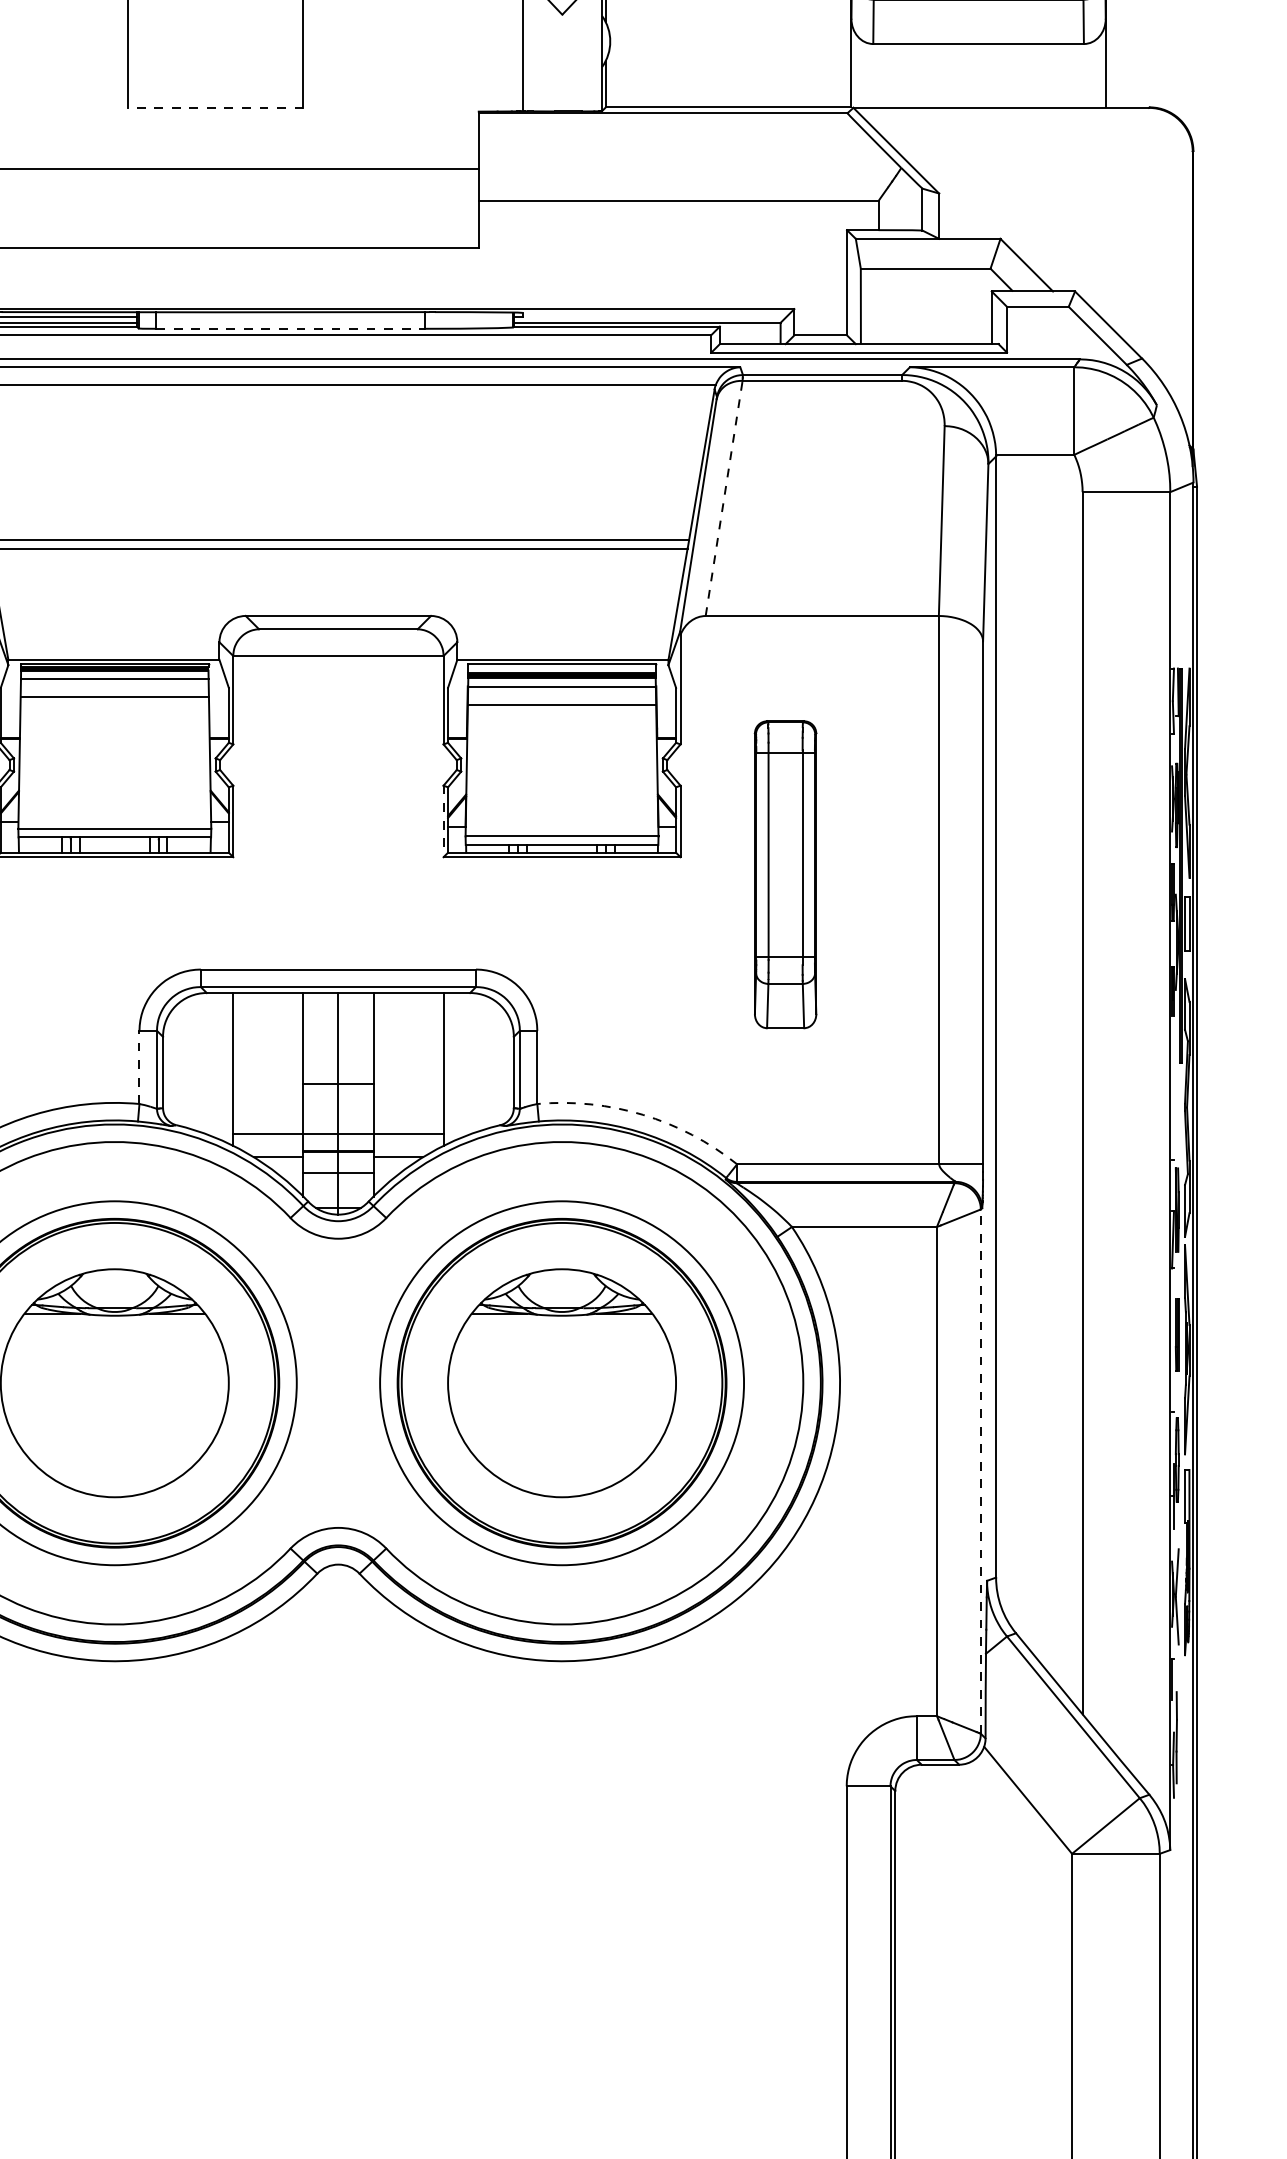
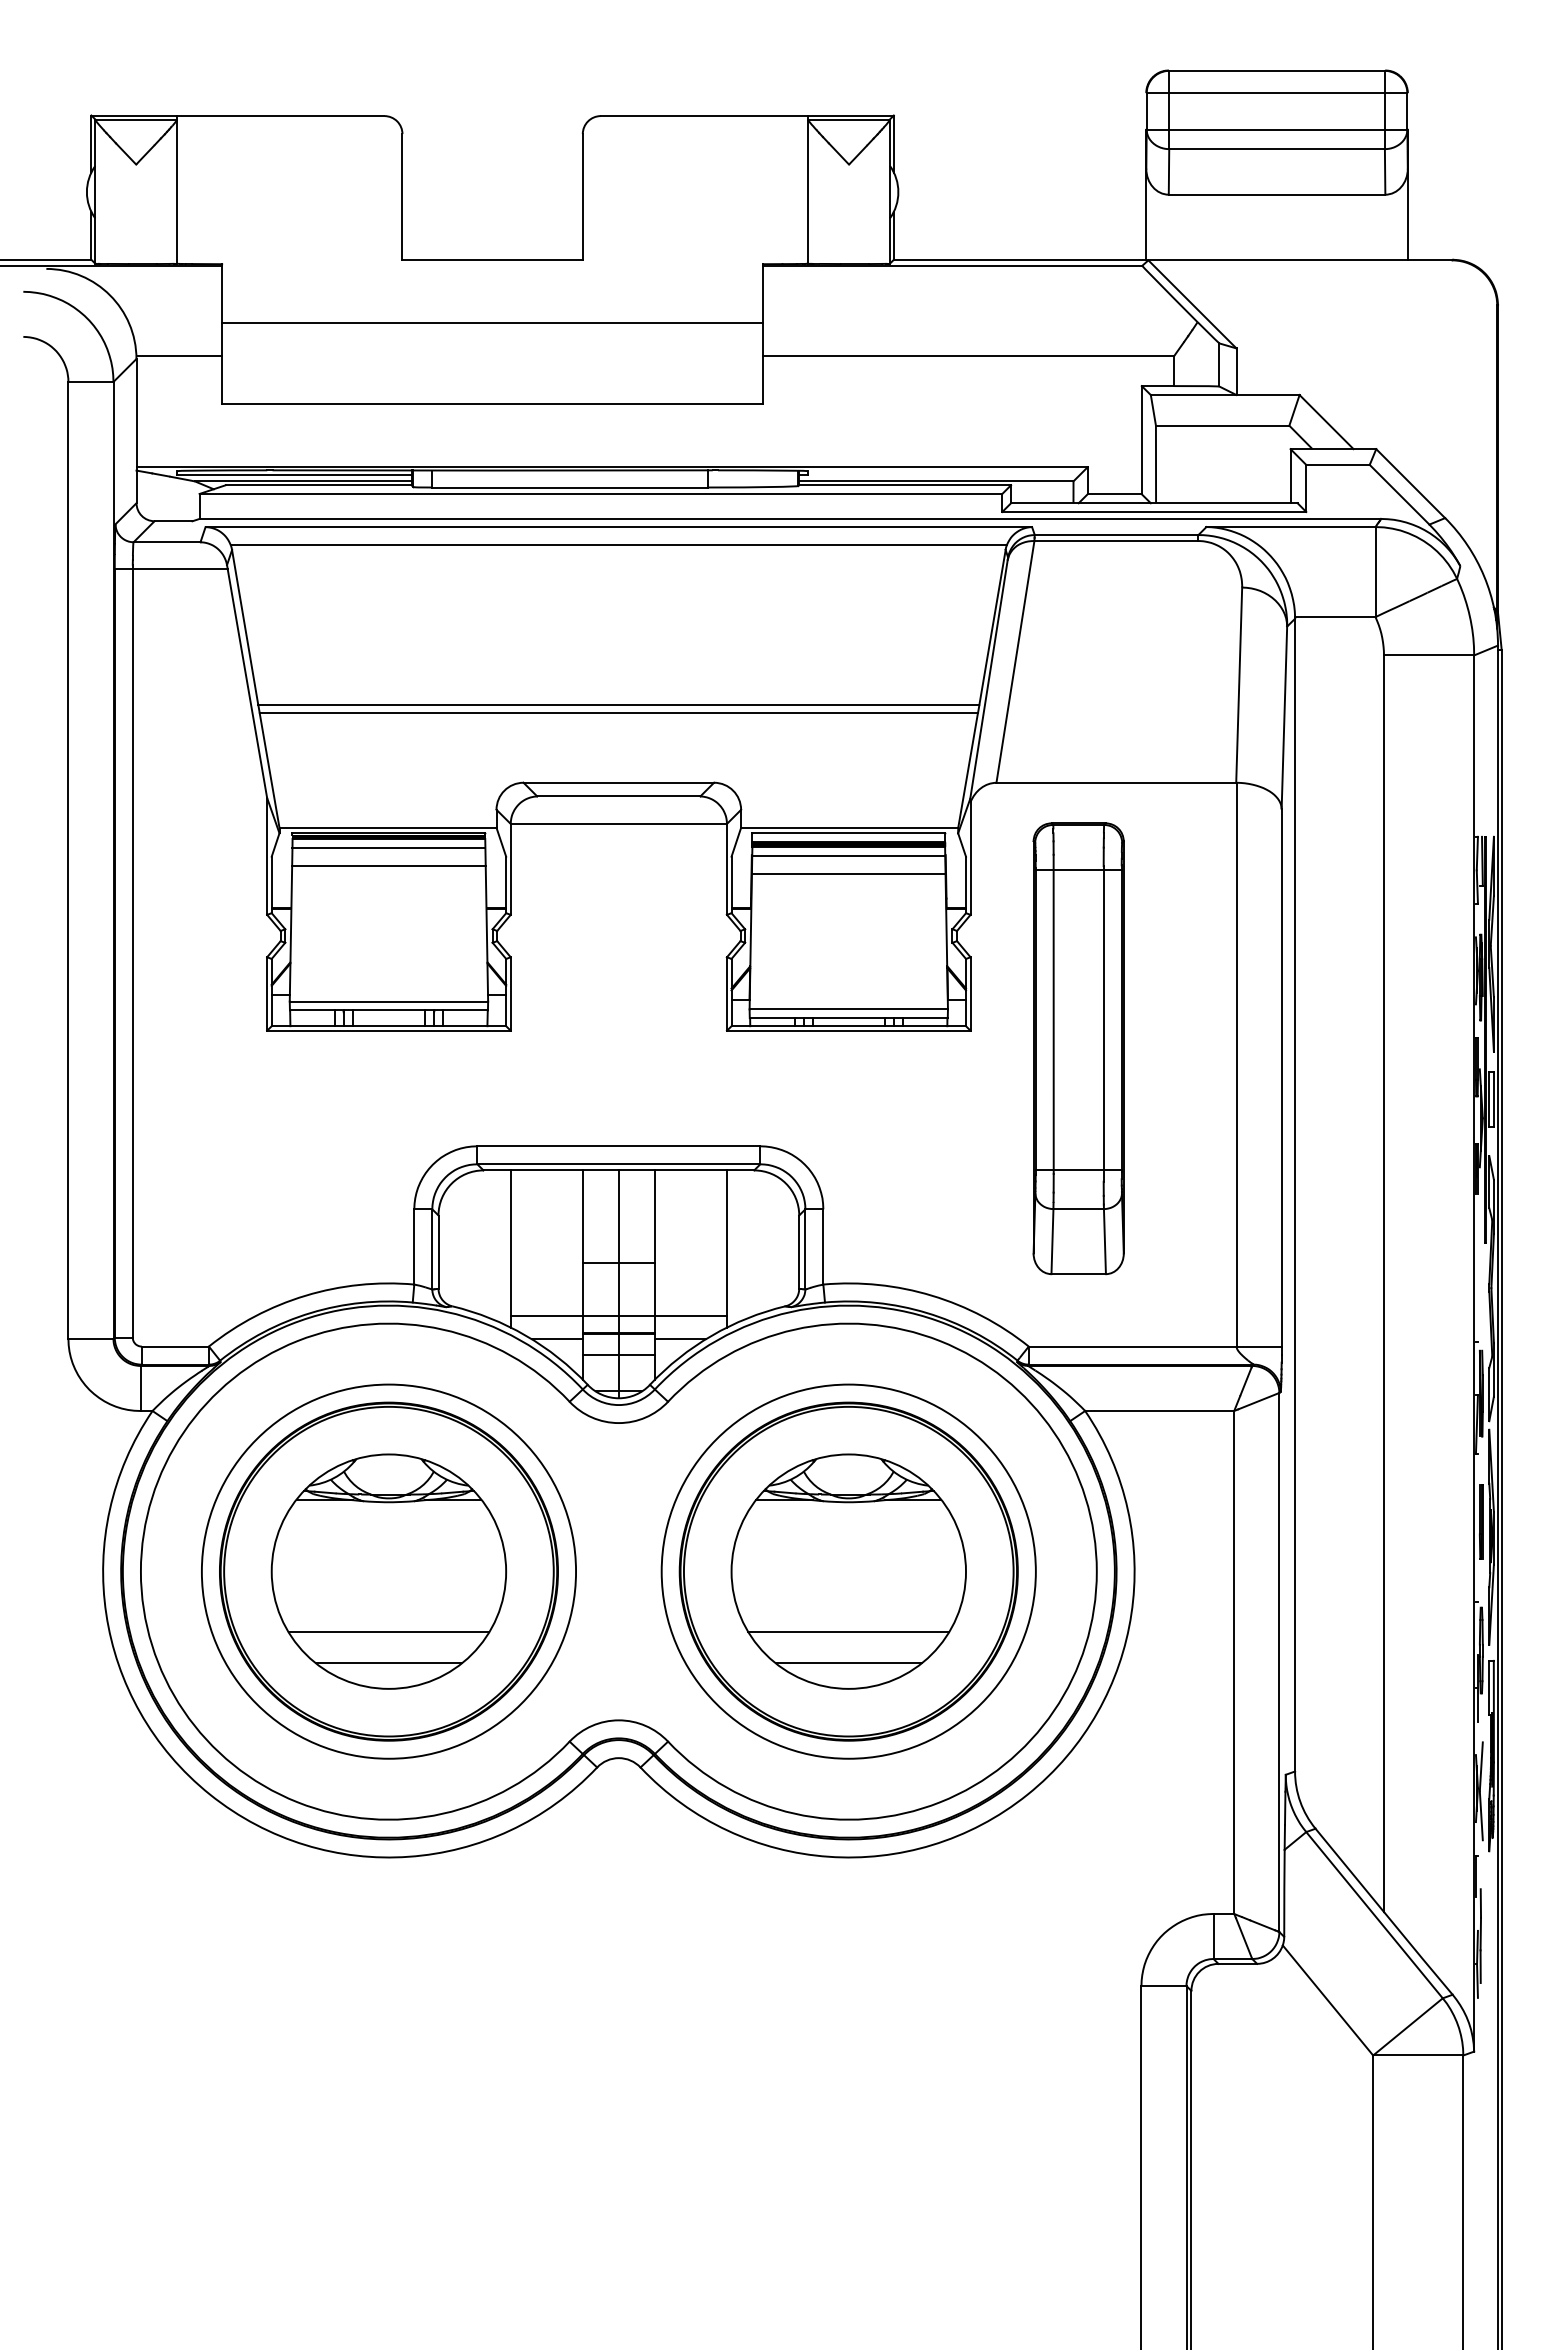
line: (215, 108) -> (492, 260), dashed -> solid
line: (291, 328) -> (570, 487), dashed -> solid
line: (724, 498) -> (1015, 661), dashed -> solid
line: (443, 821) -> (726, 994), dashed -> solid
part: (785, 874) -> (1078, 1048), size x1.43
line: (139, 1067) -> (414, 1246), dashed -> solid
arc: (643, 1114) -> (932, 1295), dashed -> solid
line: (114, 1442) -> (388, 1632), added
line: (561, 1442) -> (848, 1632), added
line: (980, 1470) -> (1279, 1661), dashed -> solid
line: (114, 1472) -> (388, 1663), added
line: (561, 1472) -> (848, 1663), added

